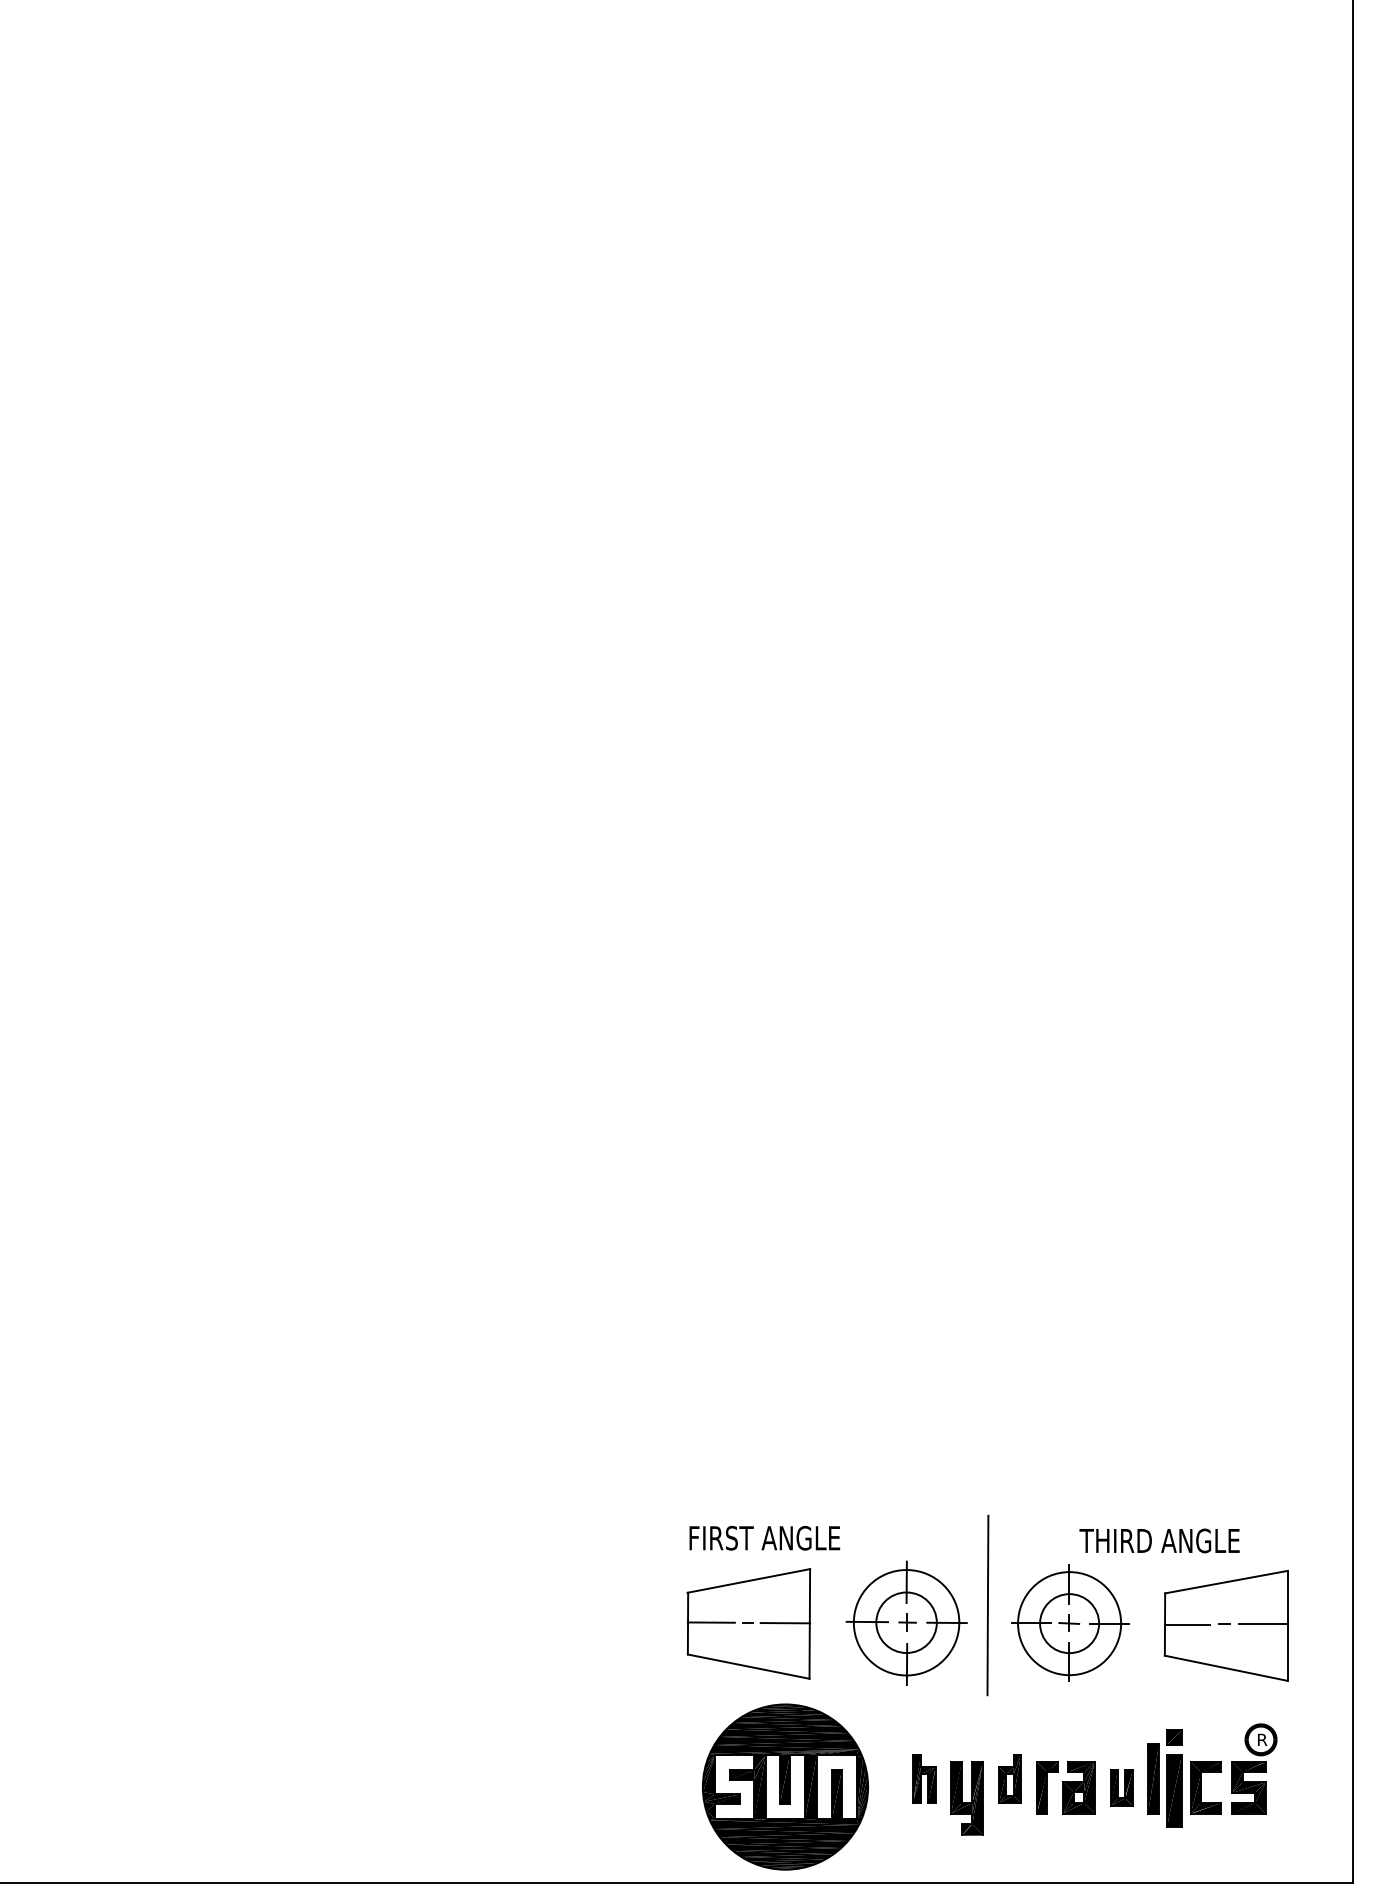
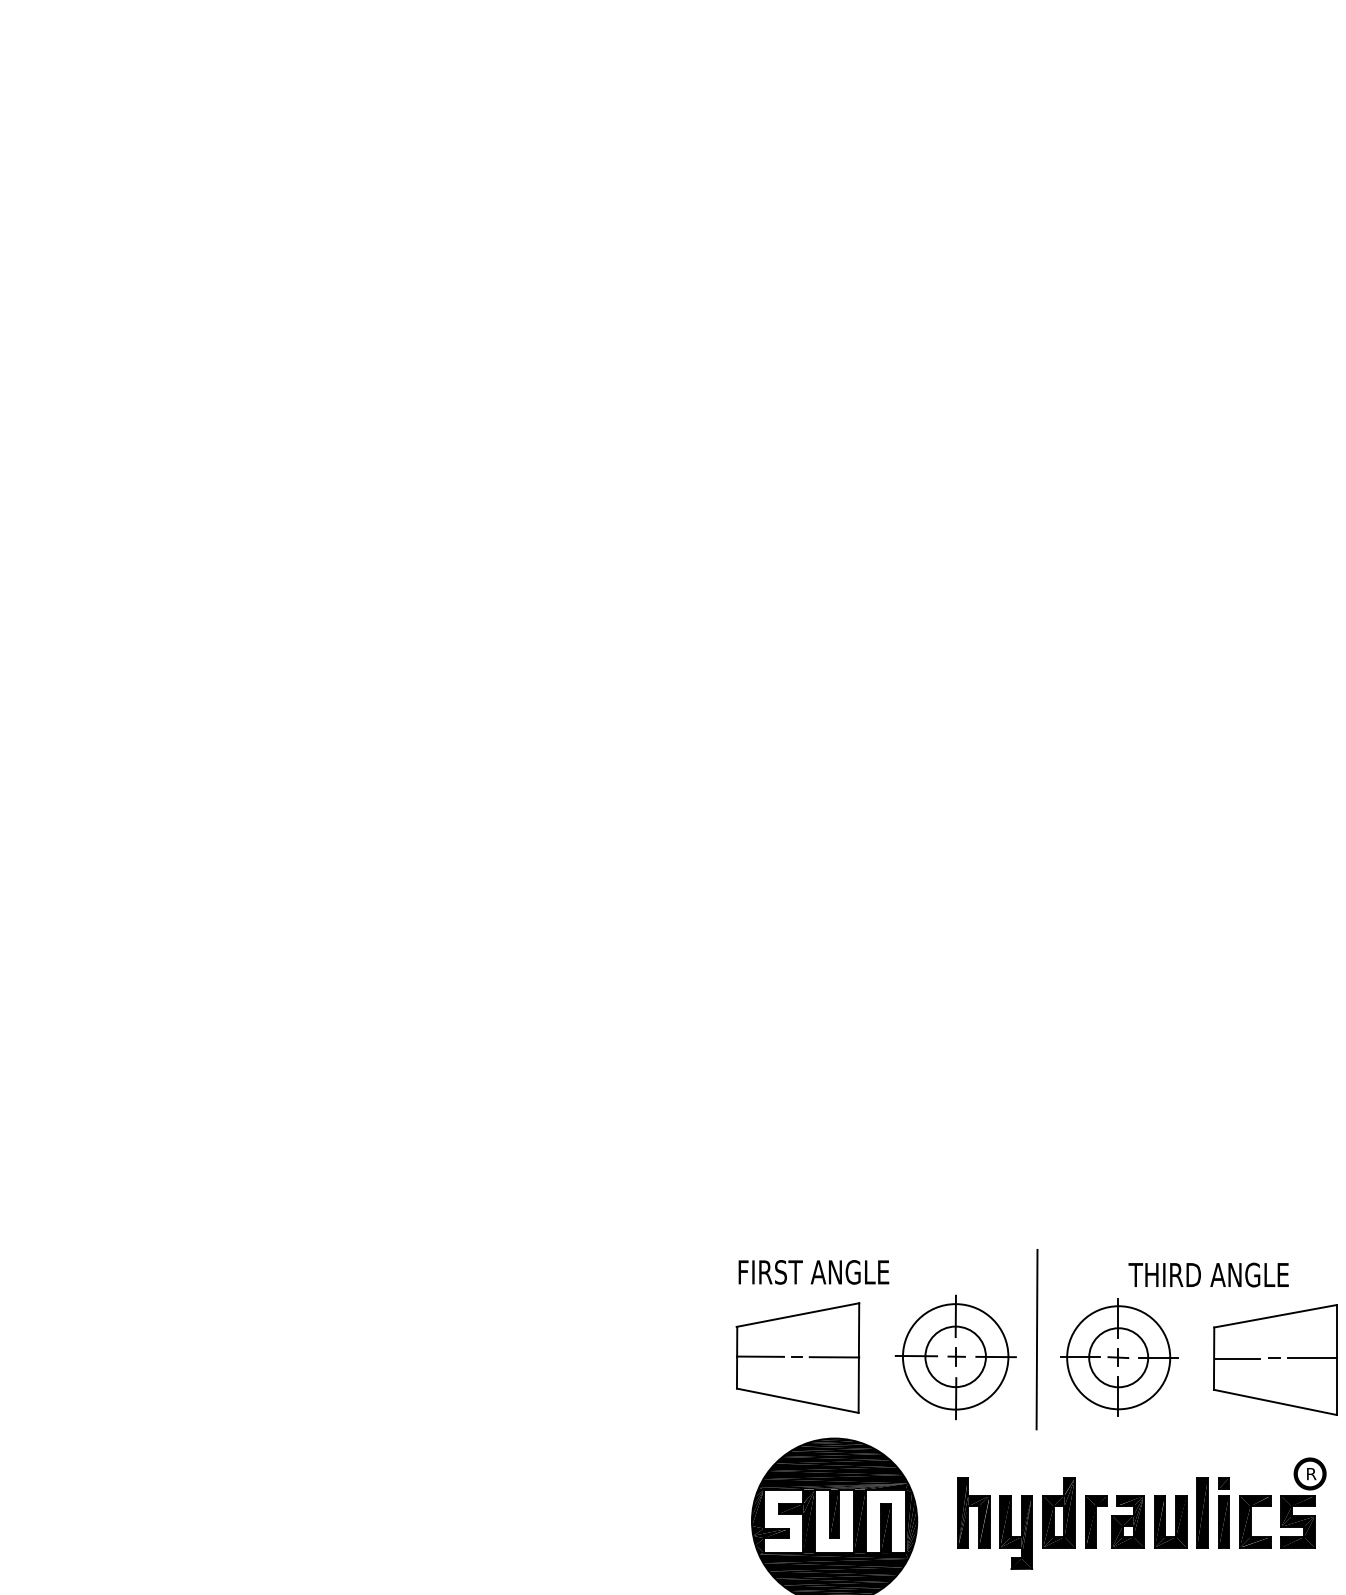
part: (924, 1778) -> (973, 1512), size x1.43
part: (1009, 1778) -> (1058, 1512), size x1.43
part: (1174, 1778) -> (1223, 1512), size x0.71
part: (1121, 1787) -> (1170, 1521), size x1.43

